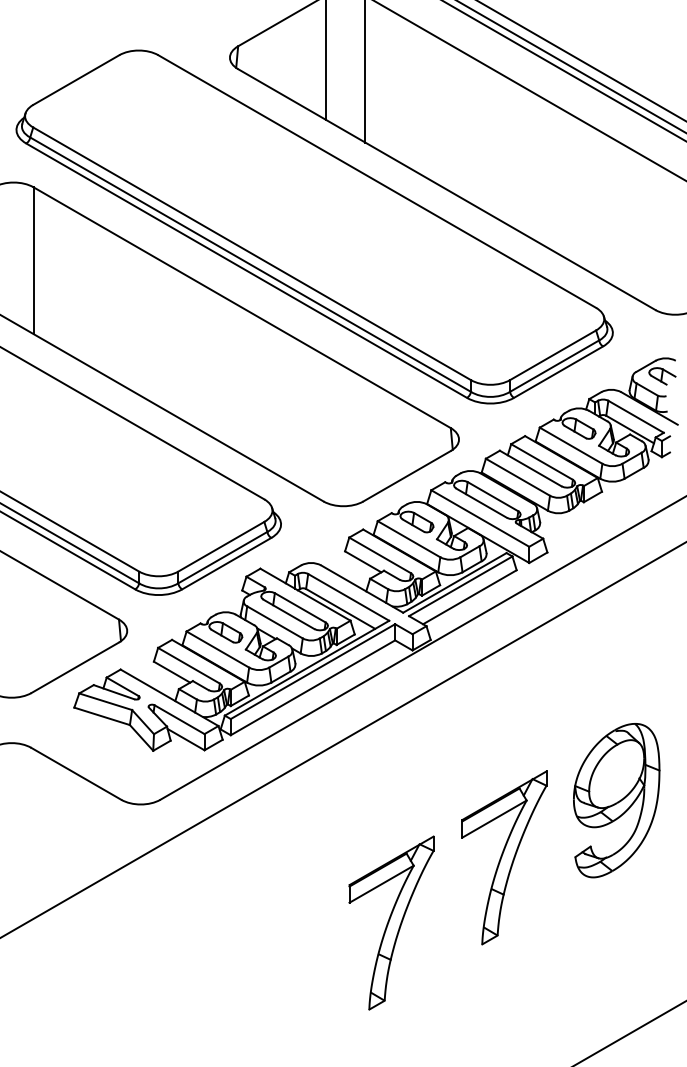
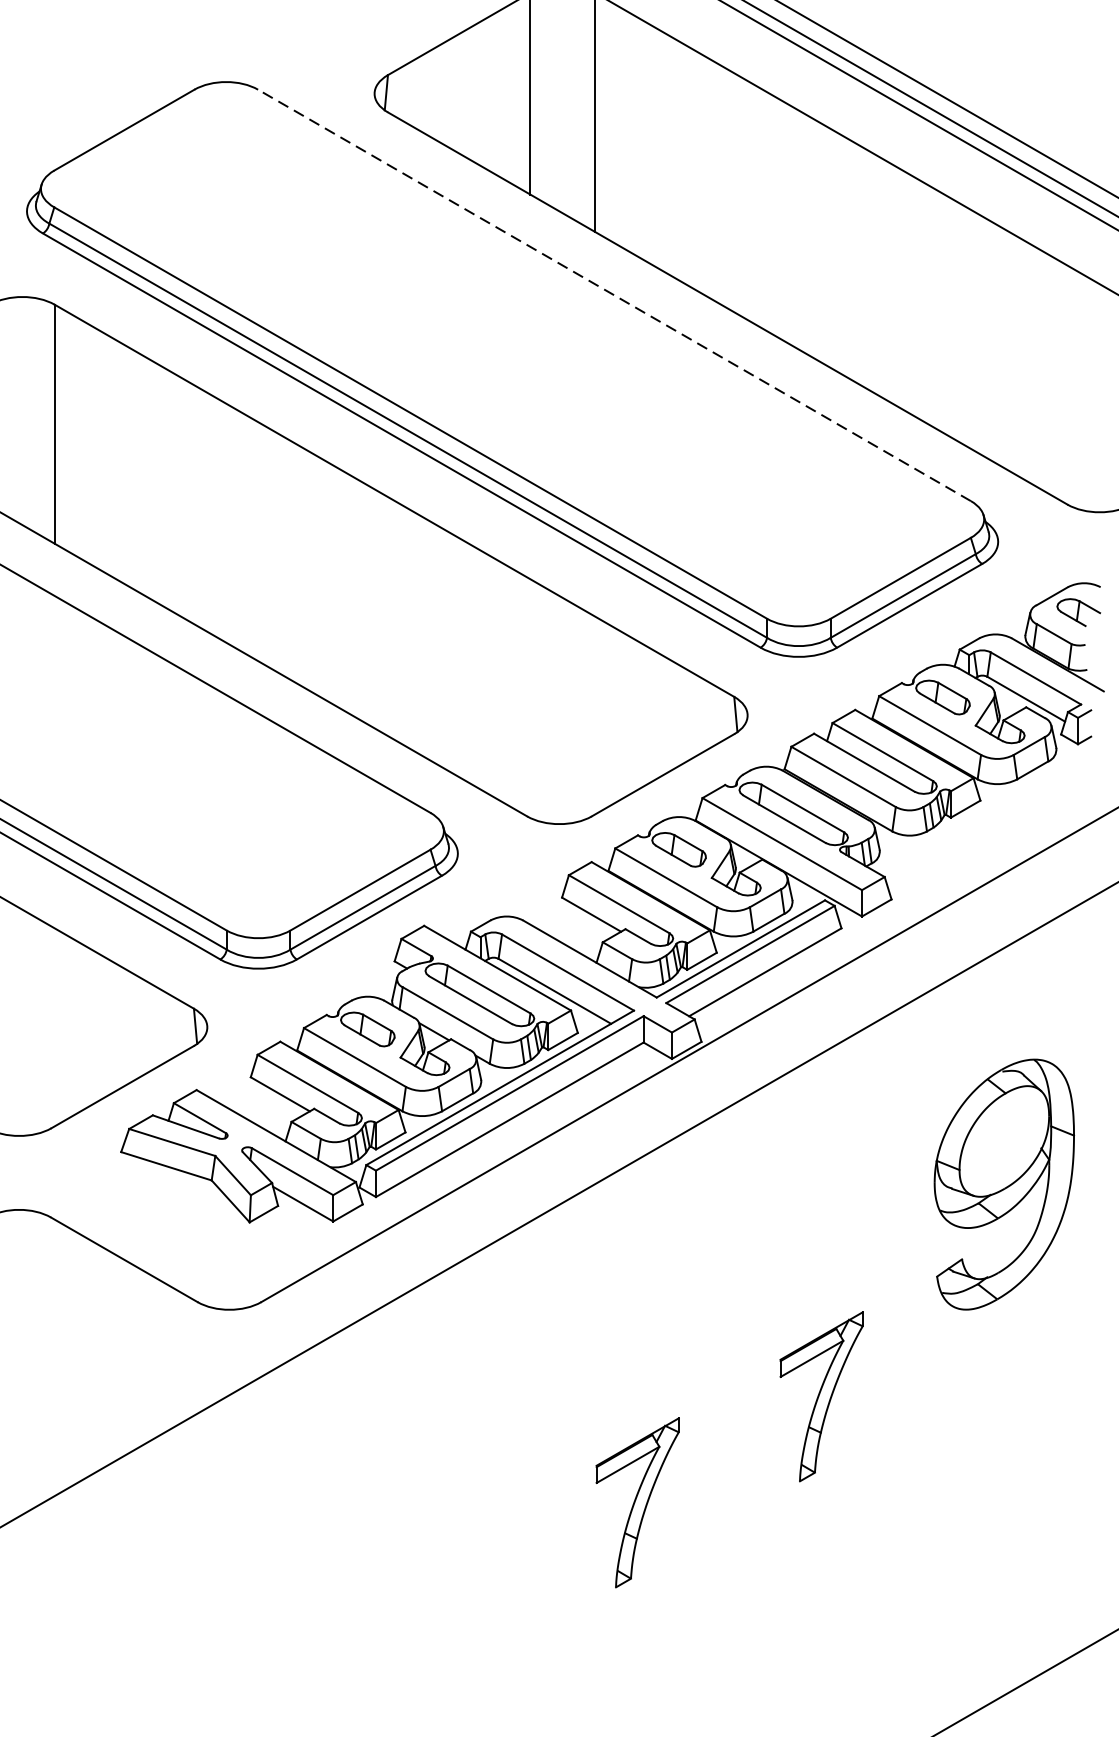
line: (377, 181) -> (614, 295), solid -> dashed
part: (616, 800) -> (1004, 1184), moved
part: (504, 857) -> (821, 1396), size x0.6
part: (391, 922) -> (637, 1501), size x0.6

